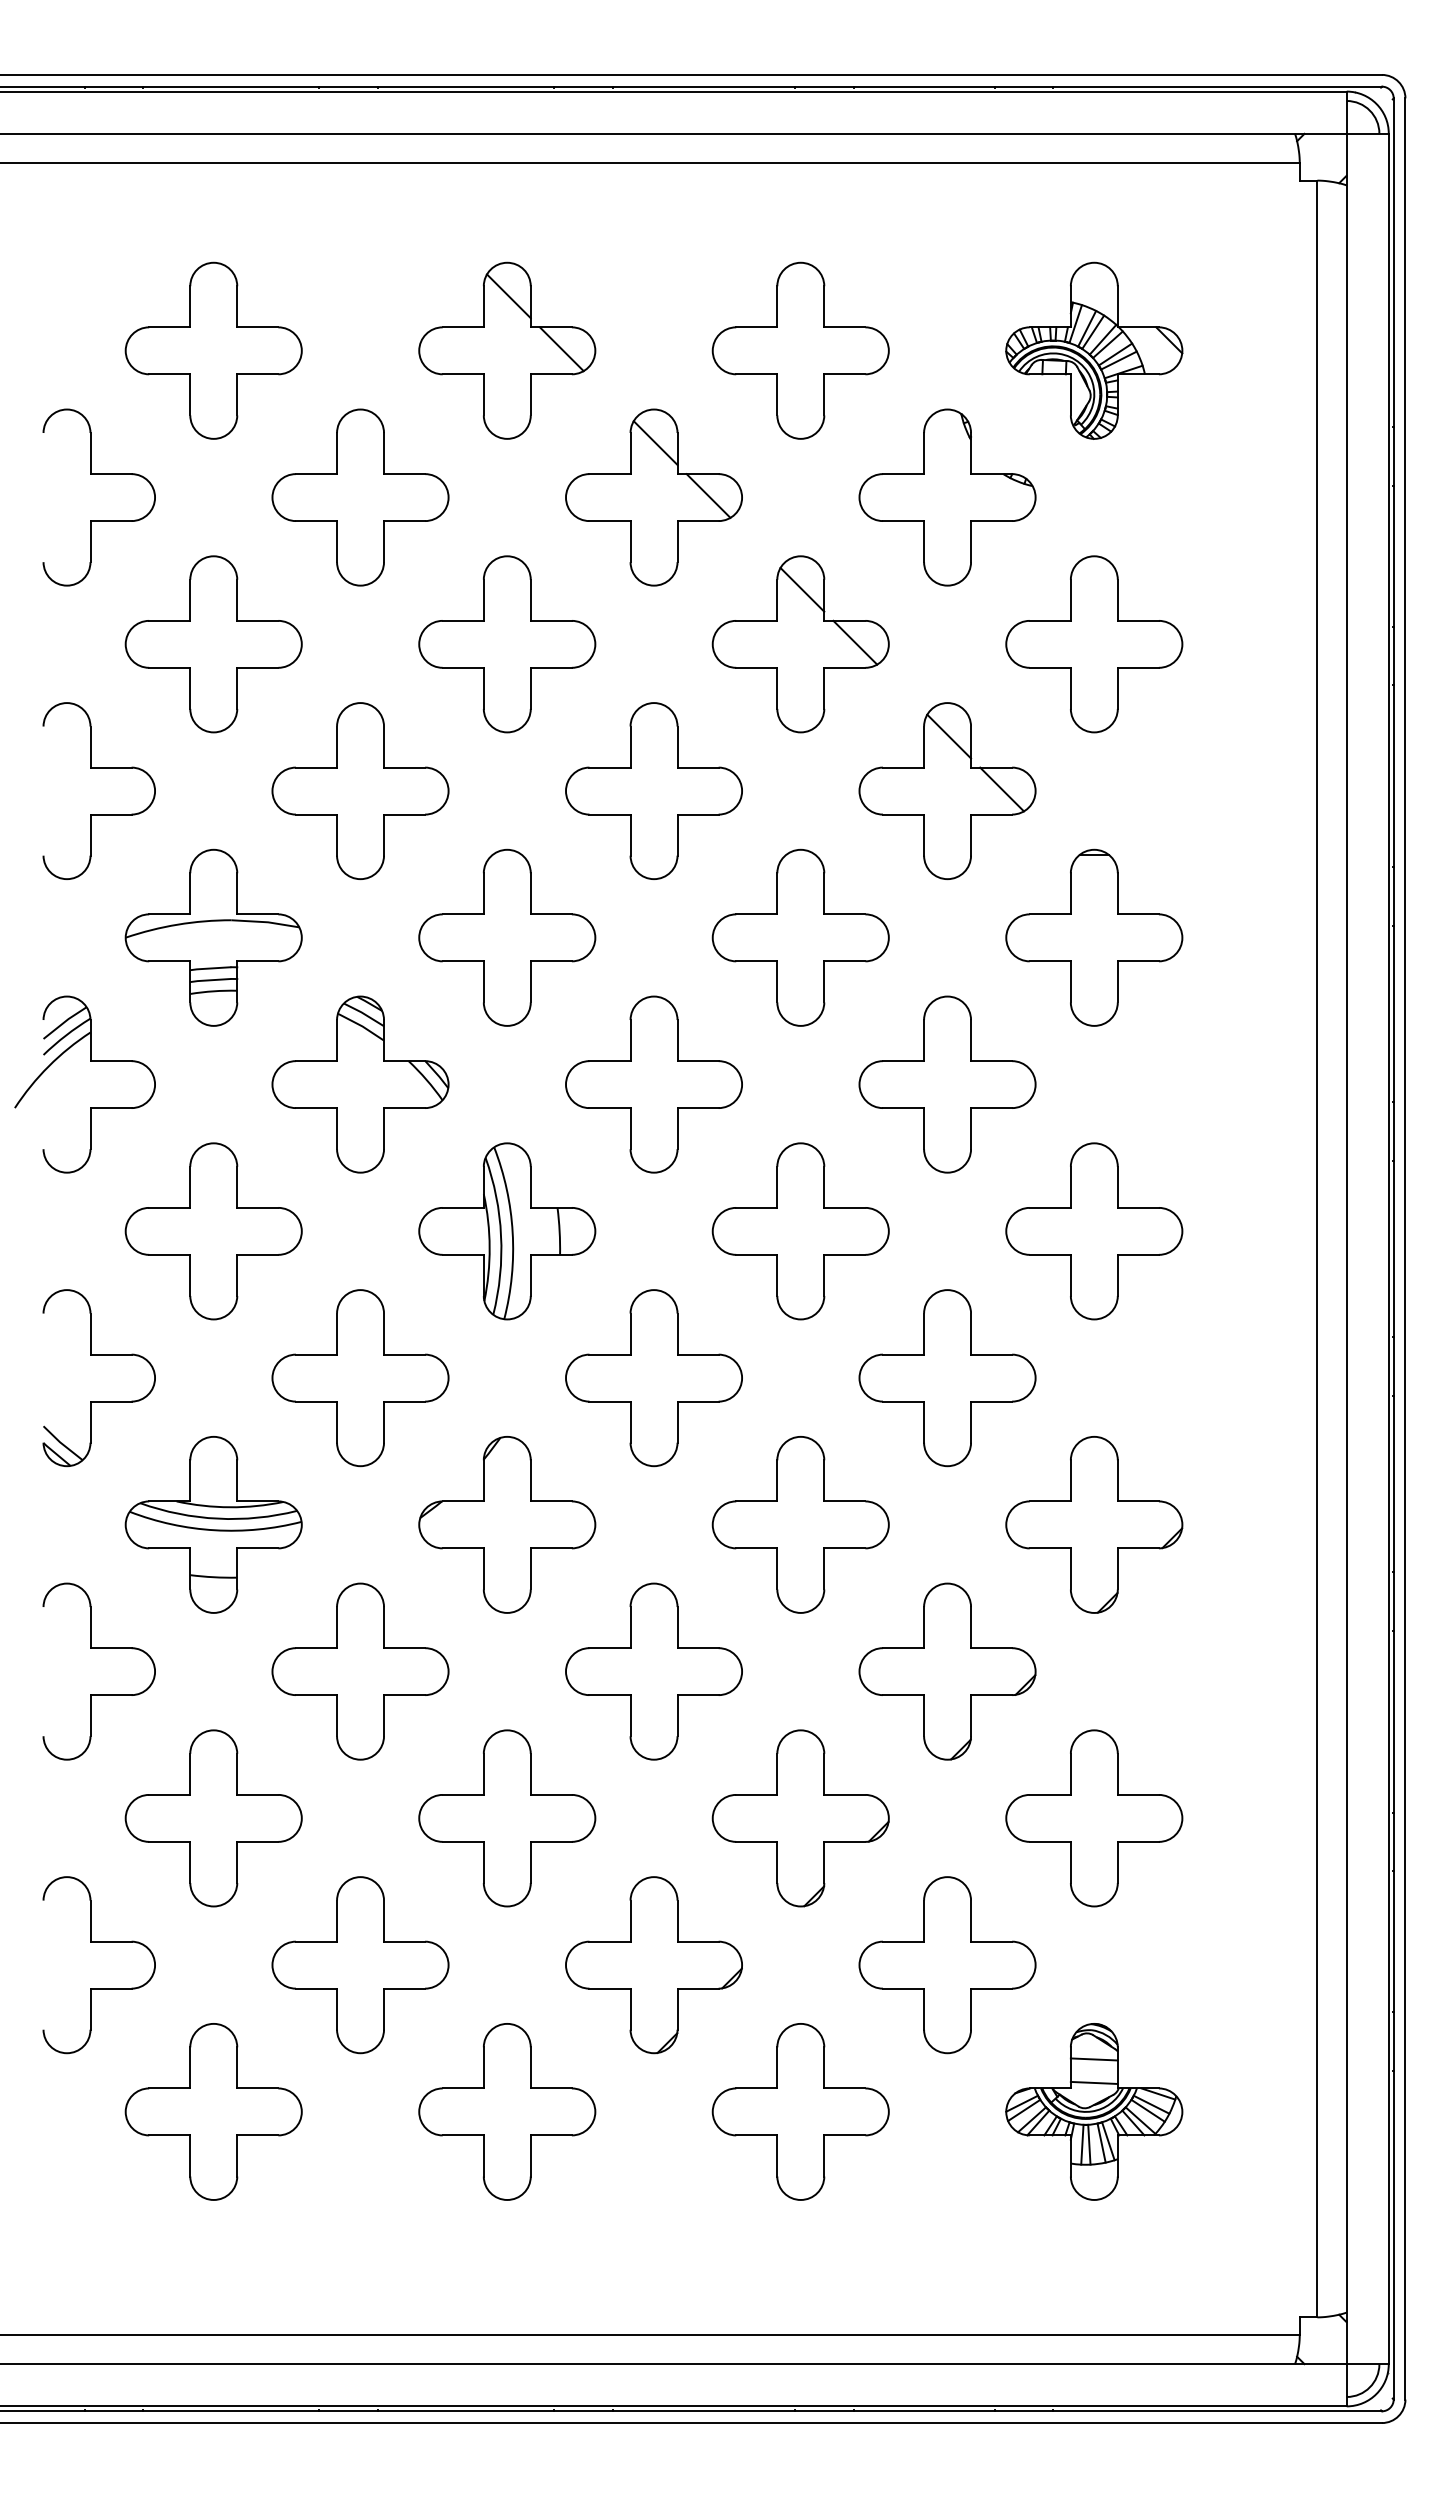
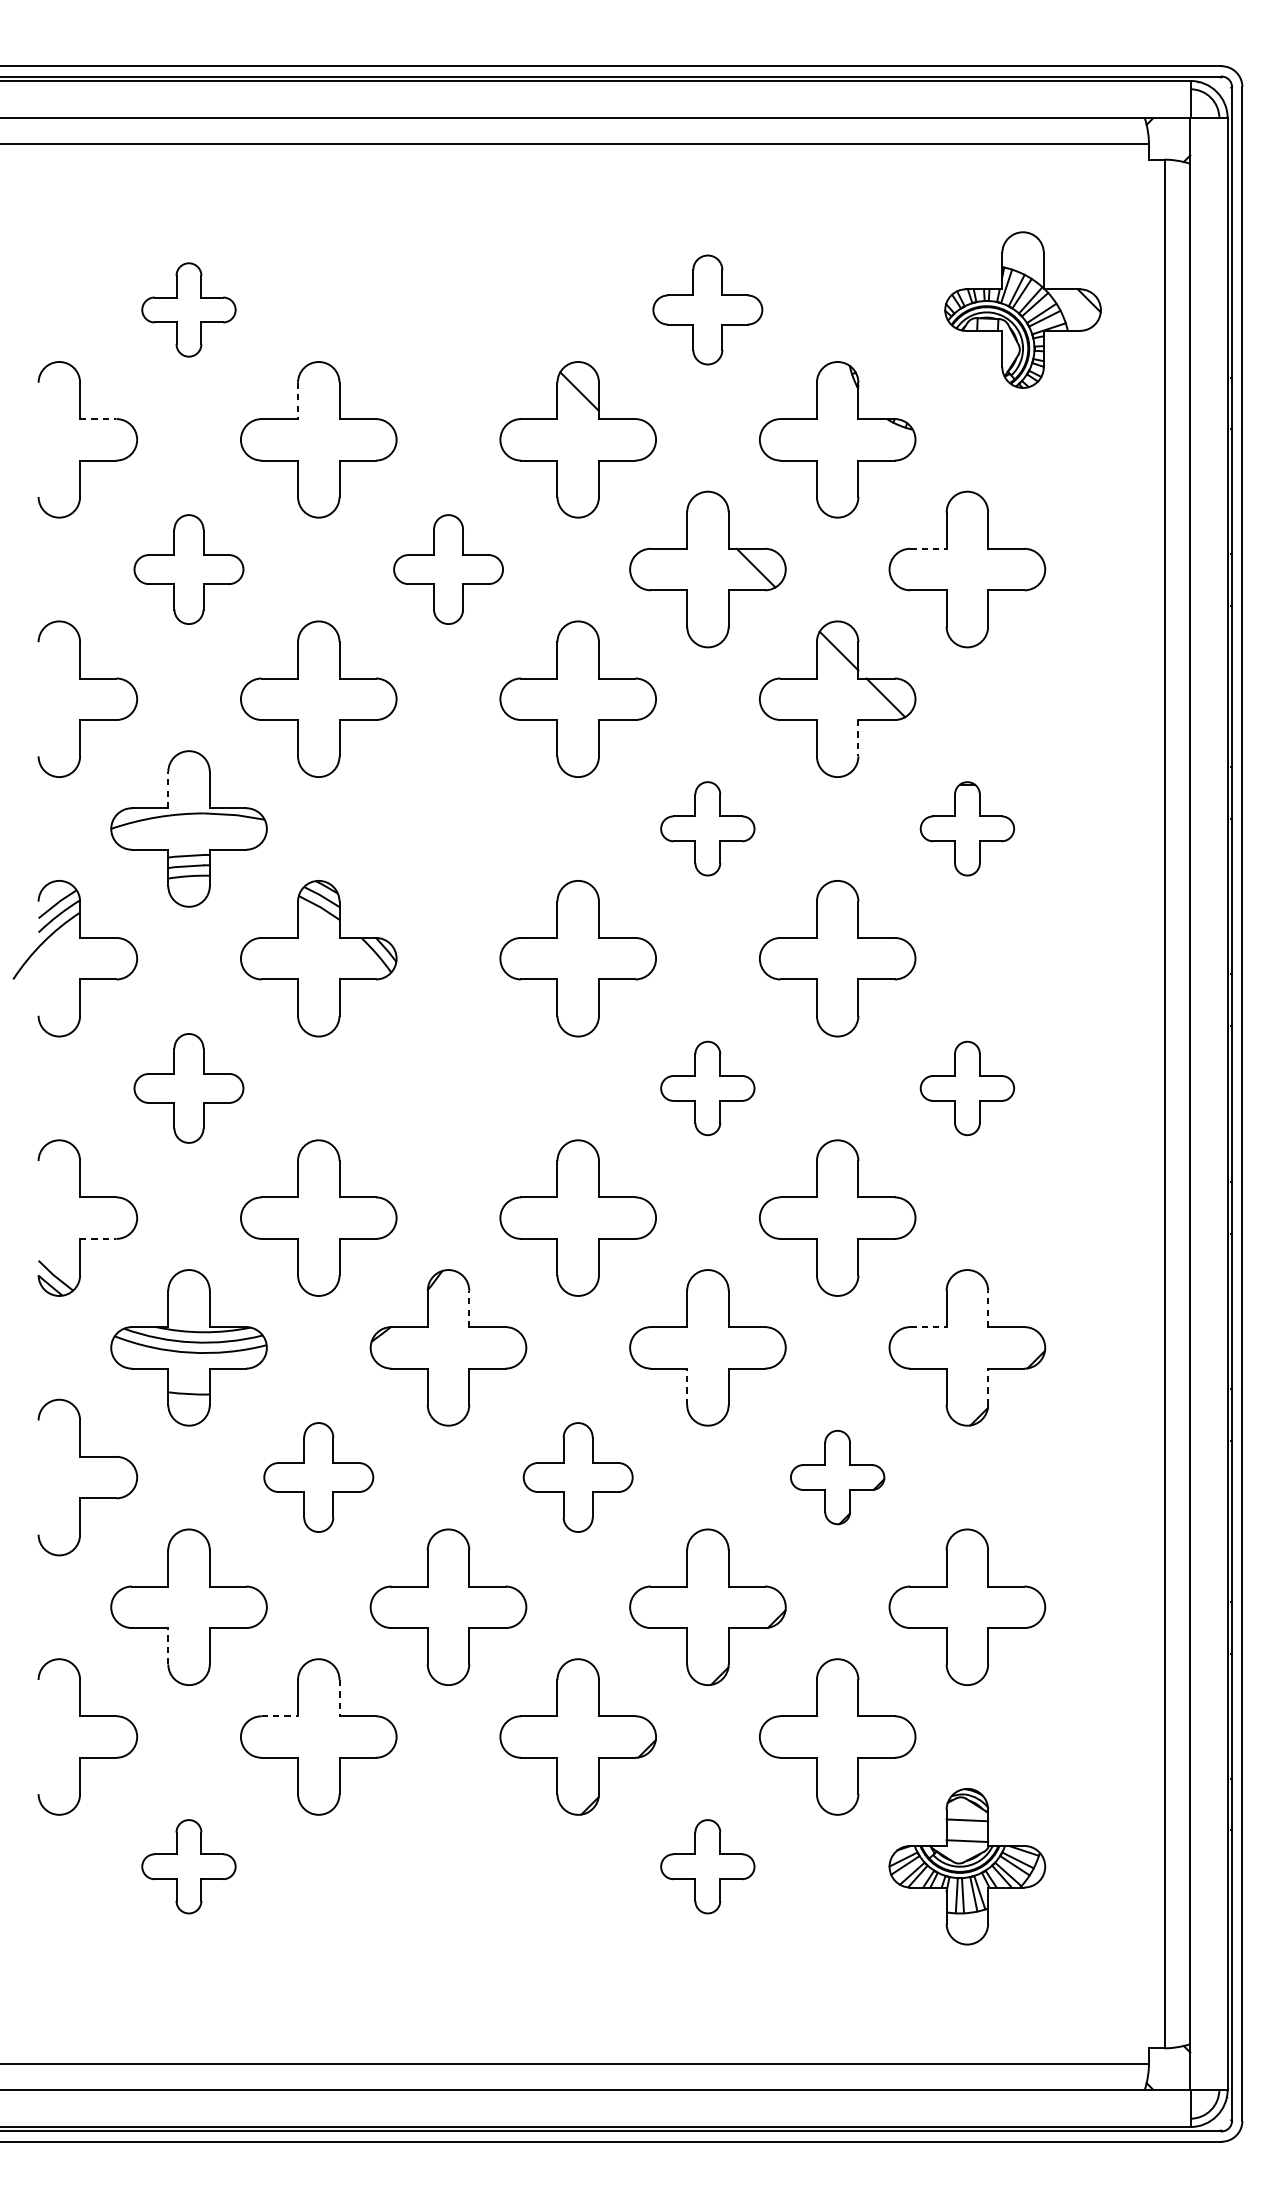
part: (213, 350) -> (188, 309), size x0.6
part: (507, 350) -> (448, 309), removed
part: (800, 350) -> (707, 309), size x0.7
part: (1094, 350) -> (1023, 309), moved
line: (337, 453) -> (298, 400), solid -> dashed
line: (111, 474) -> (98, 419), solid -> dashed
line: (708, 495) -> (626, 437), removed
line: (802, 589) -> (709, 521), removed
line: (1050, 620) -> (928, 548), solid -> dashed
part: (213, 644) -> (188, 569), size x0.7
part: (507, 644) -> (448, 569), size x0.7
line: (971, 835) -> (858, 738), solid -> dashed
line: (190, 893) -> (168, 789), solid -> dashed
part: (507, 937) -> (448, 828), removed
part: (800, 937) -> (707, 828), size x0.6
part: (1094, 937) -> (967, 828), size x0.6
part: (213, 1231) -> (188, 1088), size x0.7
part: (507, 1231) -> (448, 1088), removed
part: (800, 1231) -> (707, 1088), size x0.6
part: (1094, 1231) -> (967, 1088), size x0.6
line: (111, 1401) -> (98, 1238), solid -> dashed
line: (530, 1480) -> (469, 1308), solid -> dashed
line: (1117, 1480) -> (987, 1308), solid -> dashed
line: (1050, 1501) -> (928, 1327), solid -> dashed
line: (777, 1568) -> (687, 1386), solid -> dashed
line: (1117, 1568) -> (987, 1386), solid -> dashed
part: (360, 1671) -> (318, 1477), size x0.7
part: (653, 1671) -> (577, 1477), size x0.7
part: (947, 1671) -> (837, 1477), size x0.6
line: (190, 1862) -> (168, 1646), solid -> dashed
line: (384, 1921) -> (339, 1698), solid -> dashed
line: (316, 1941) -> (279, 1716), solid -> dashed
part: (213, 2111) -> (188, 1866), size x0.6
part: (507, 2111) -> (448, 1866), removed
part: (800, 2111) -> (707, 1866), size x0.6

